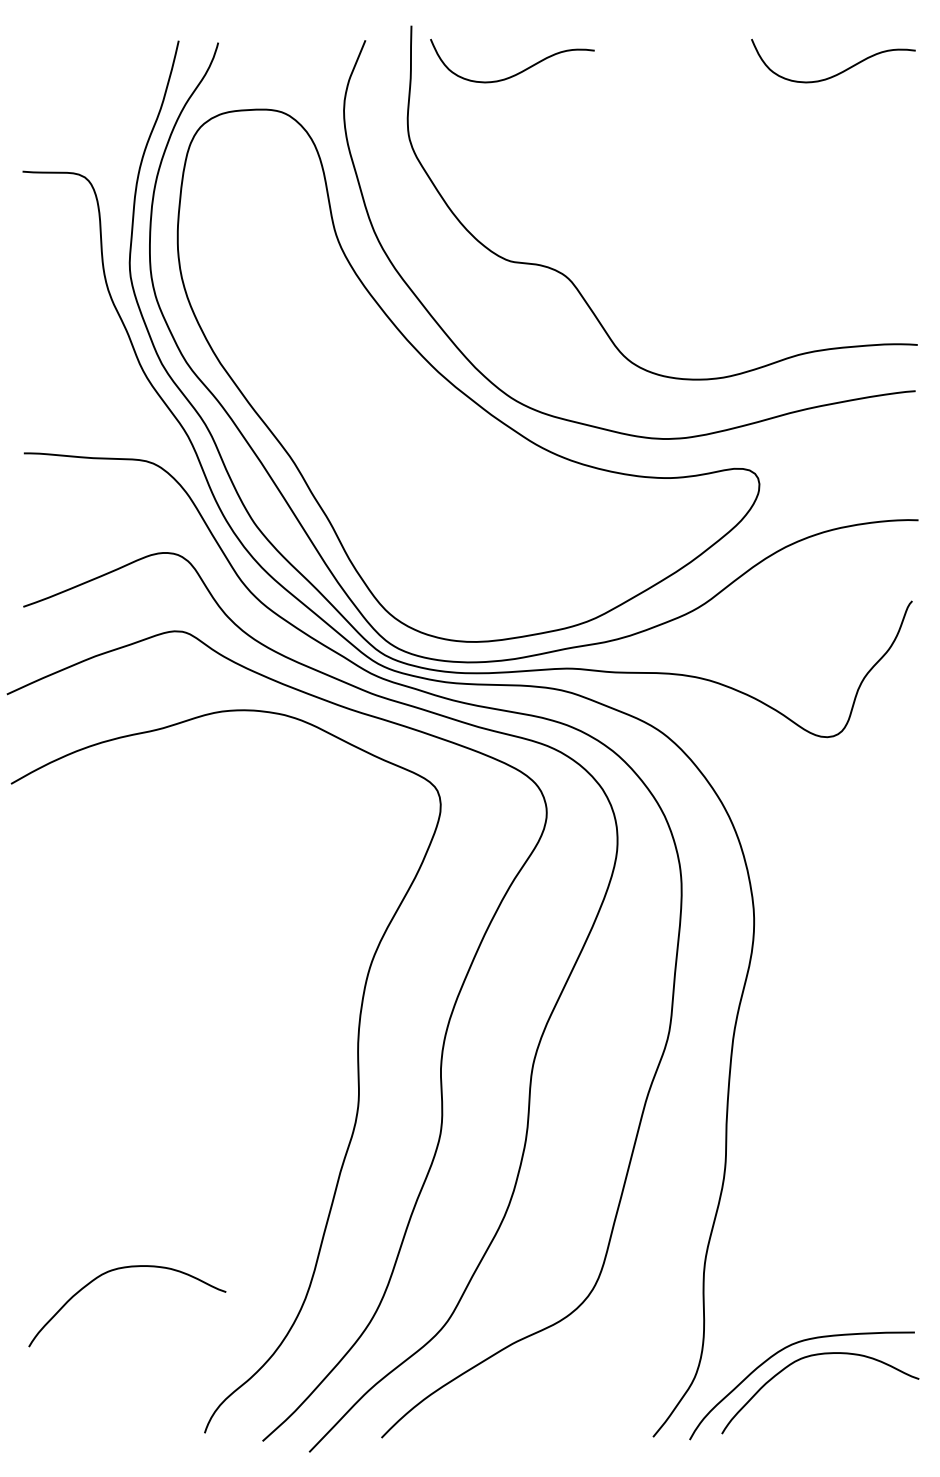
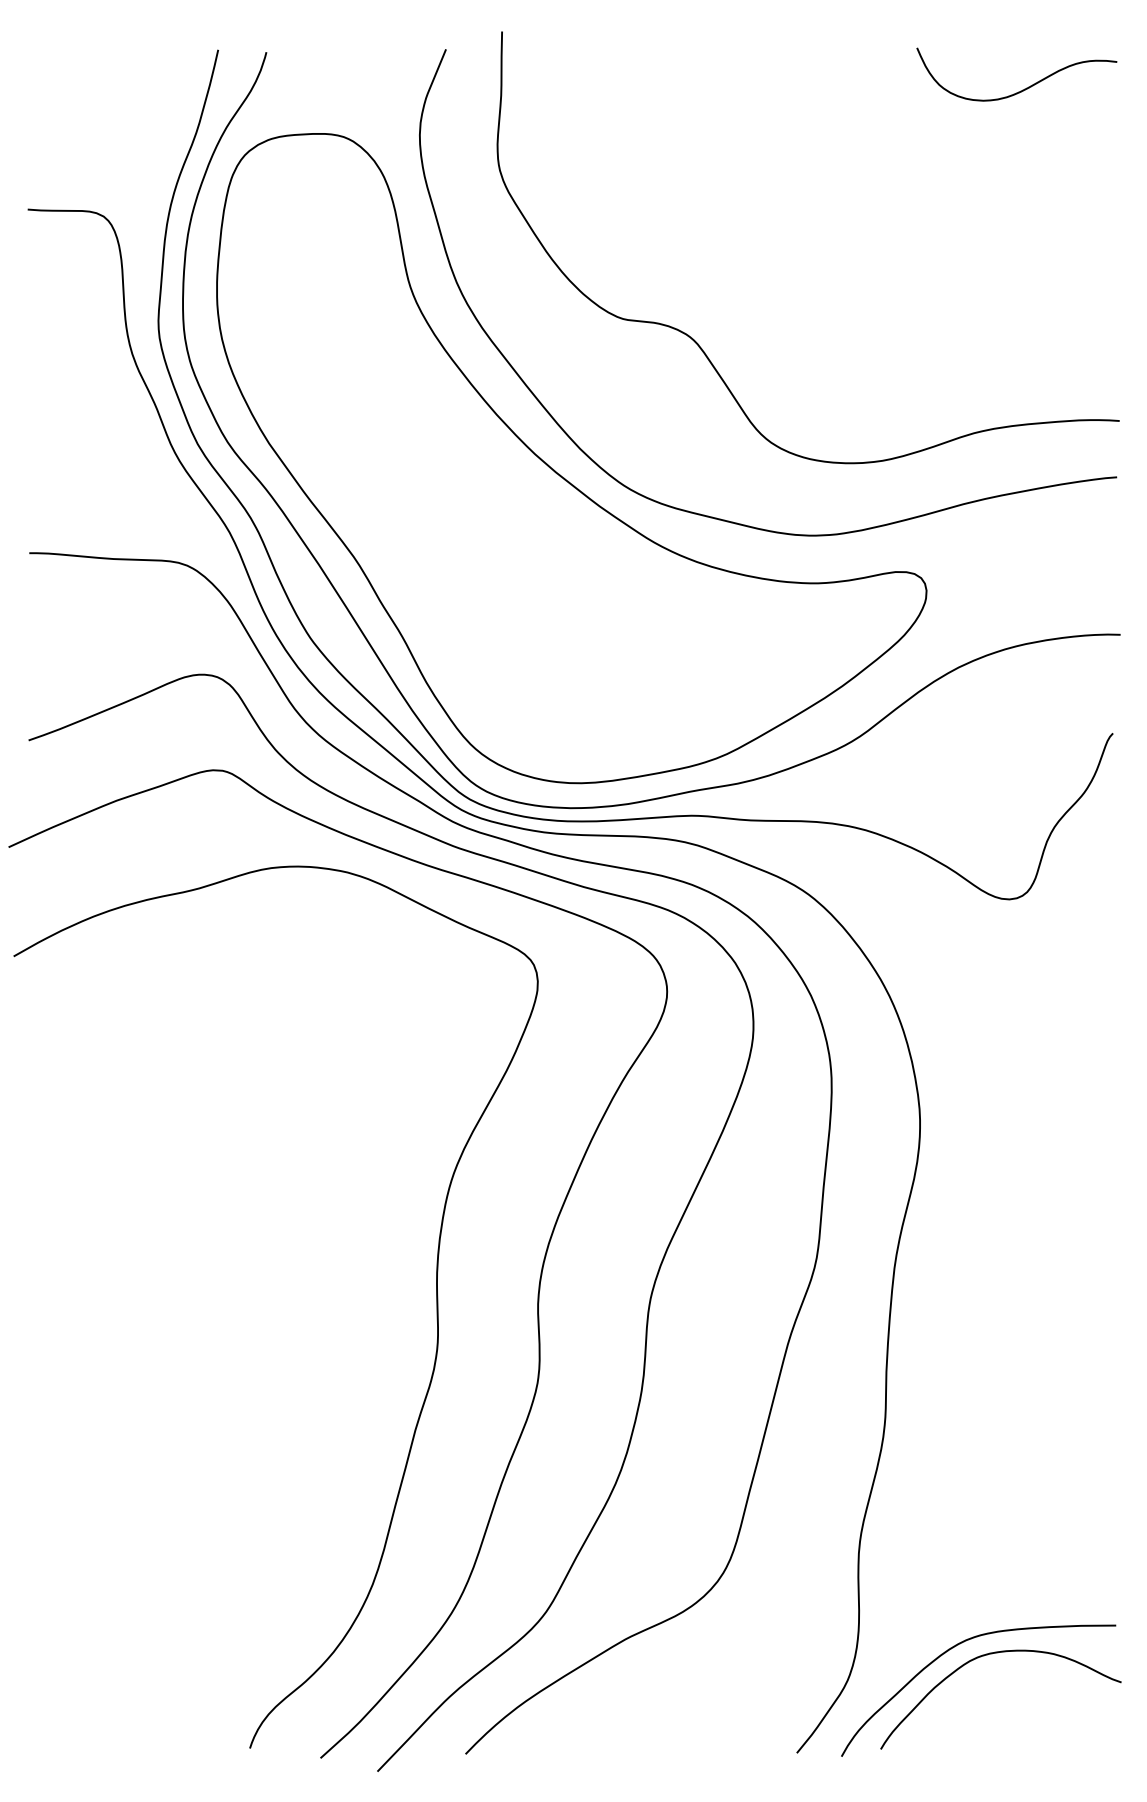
curve: (518, 72) -> (632, 88), removed
curve: (120, 1269) -> (147, 1548), removed

